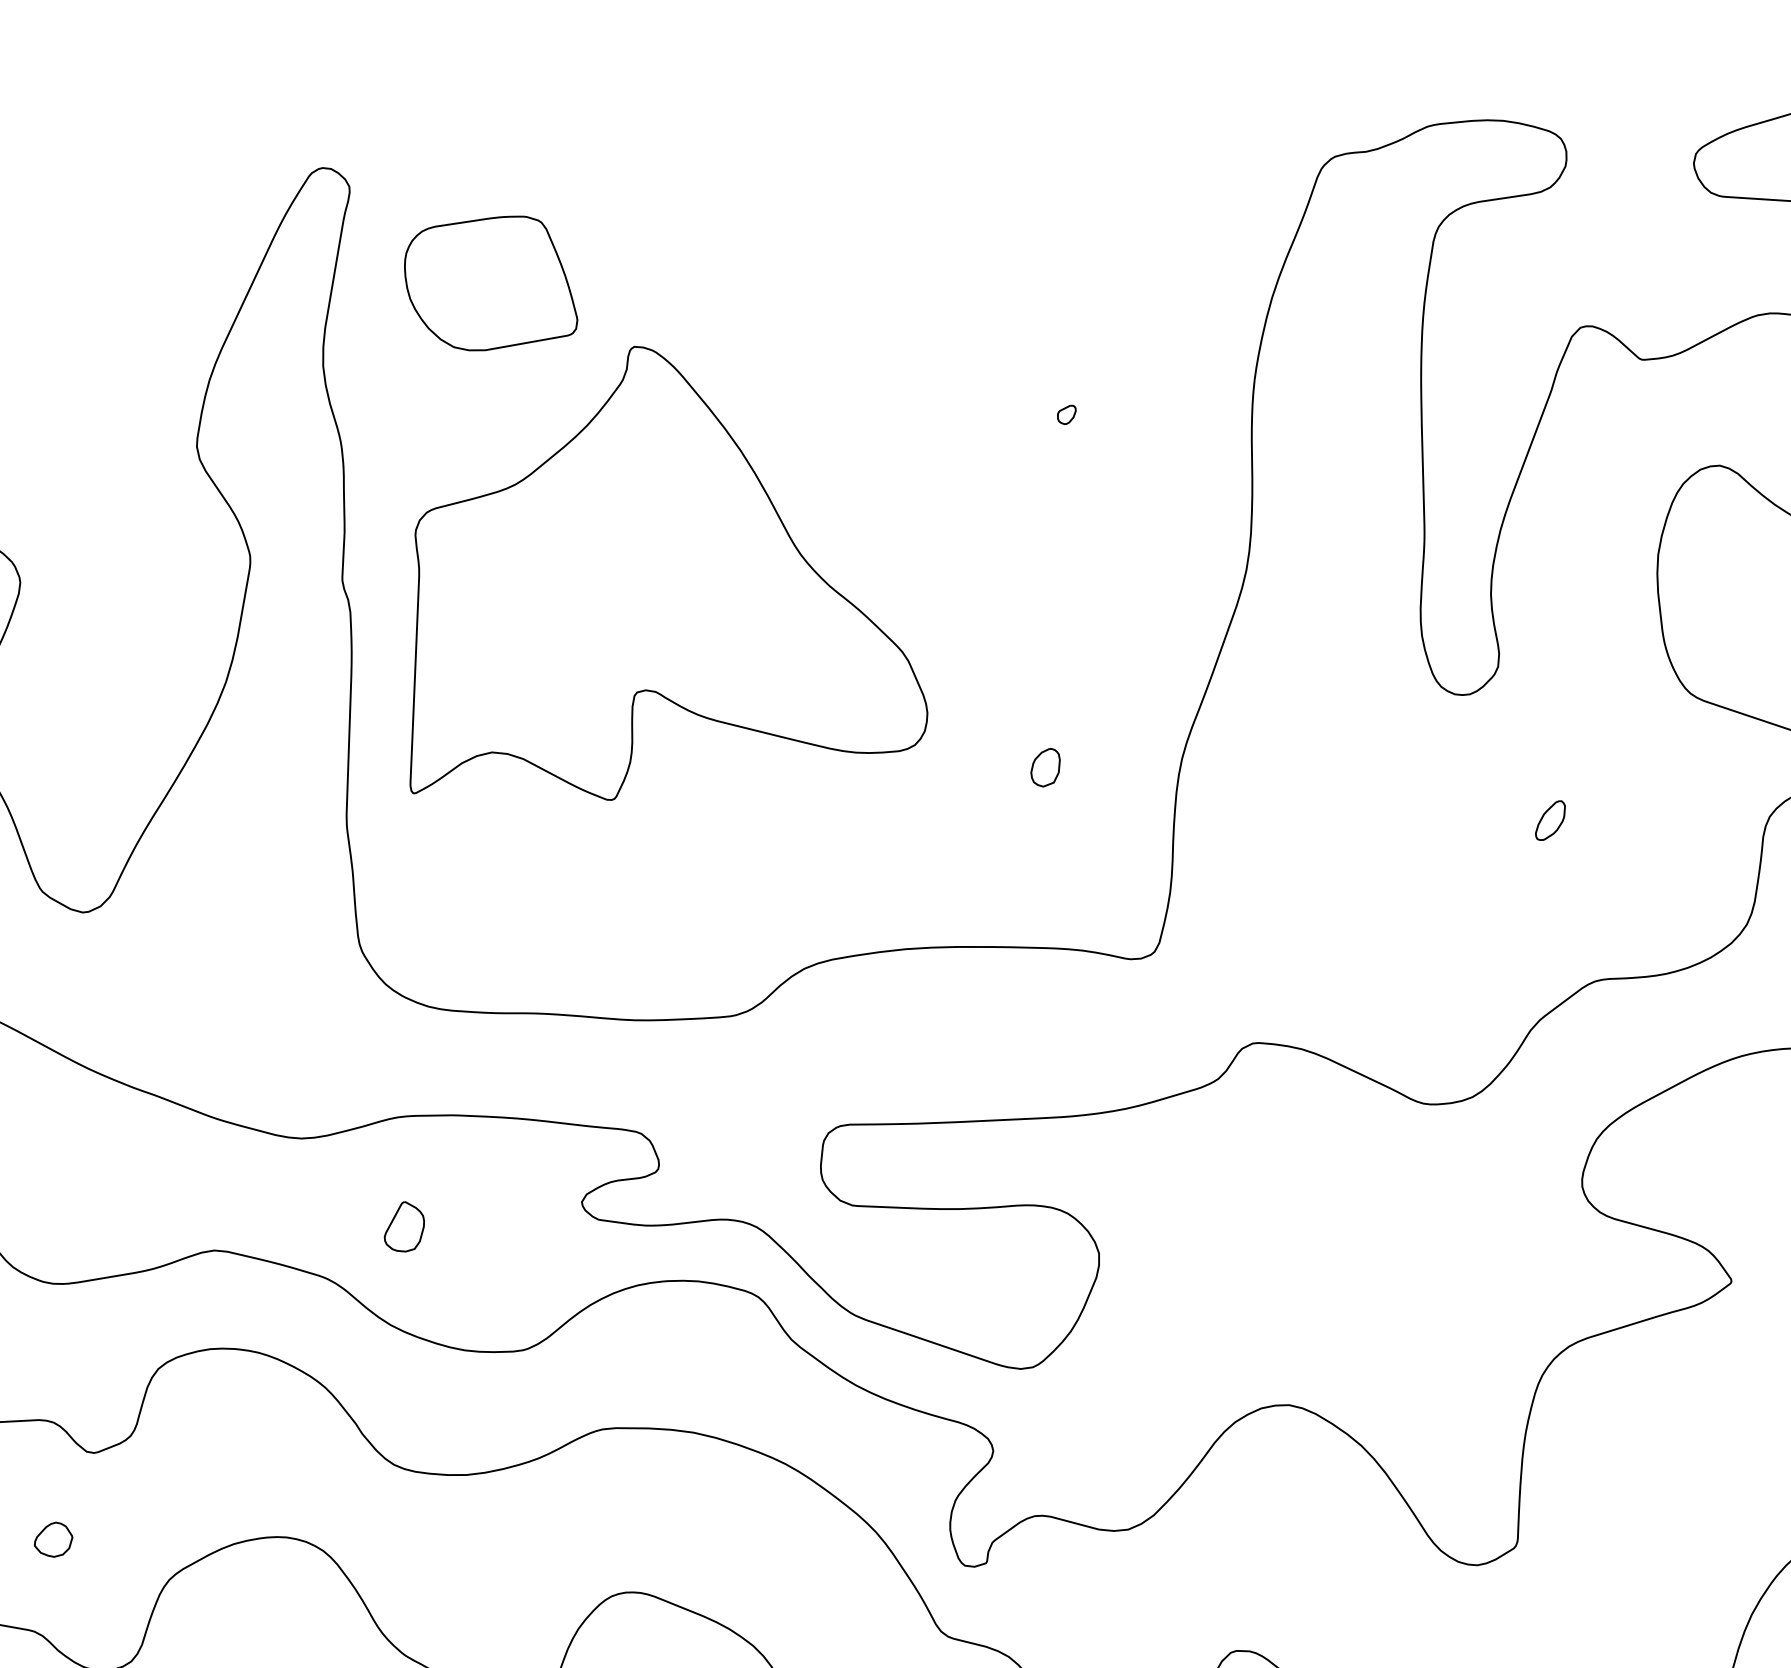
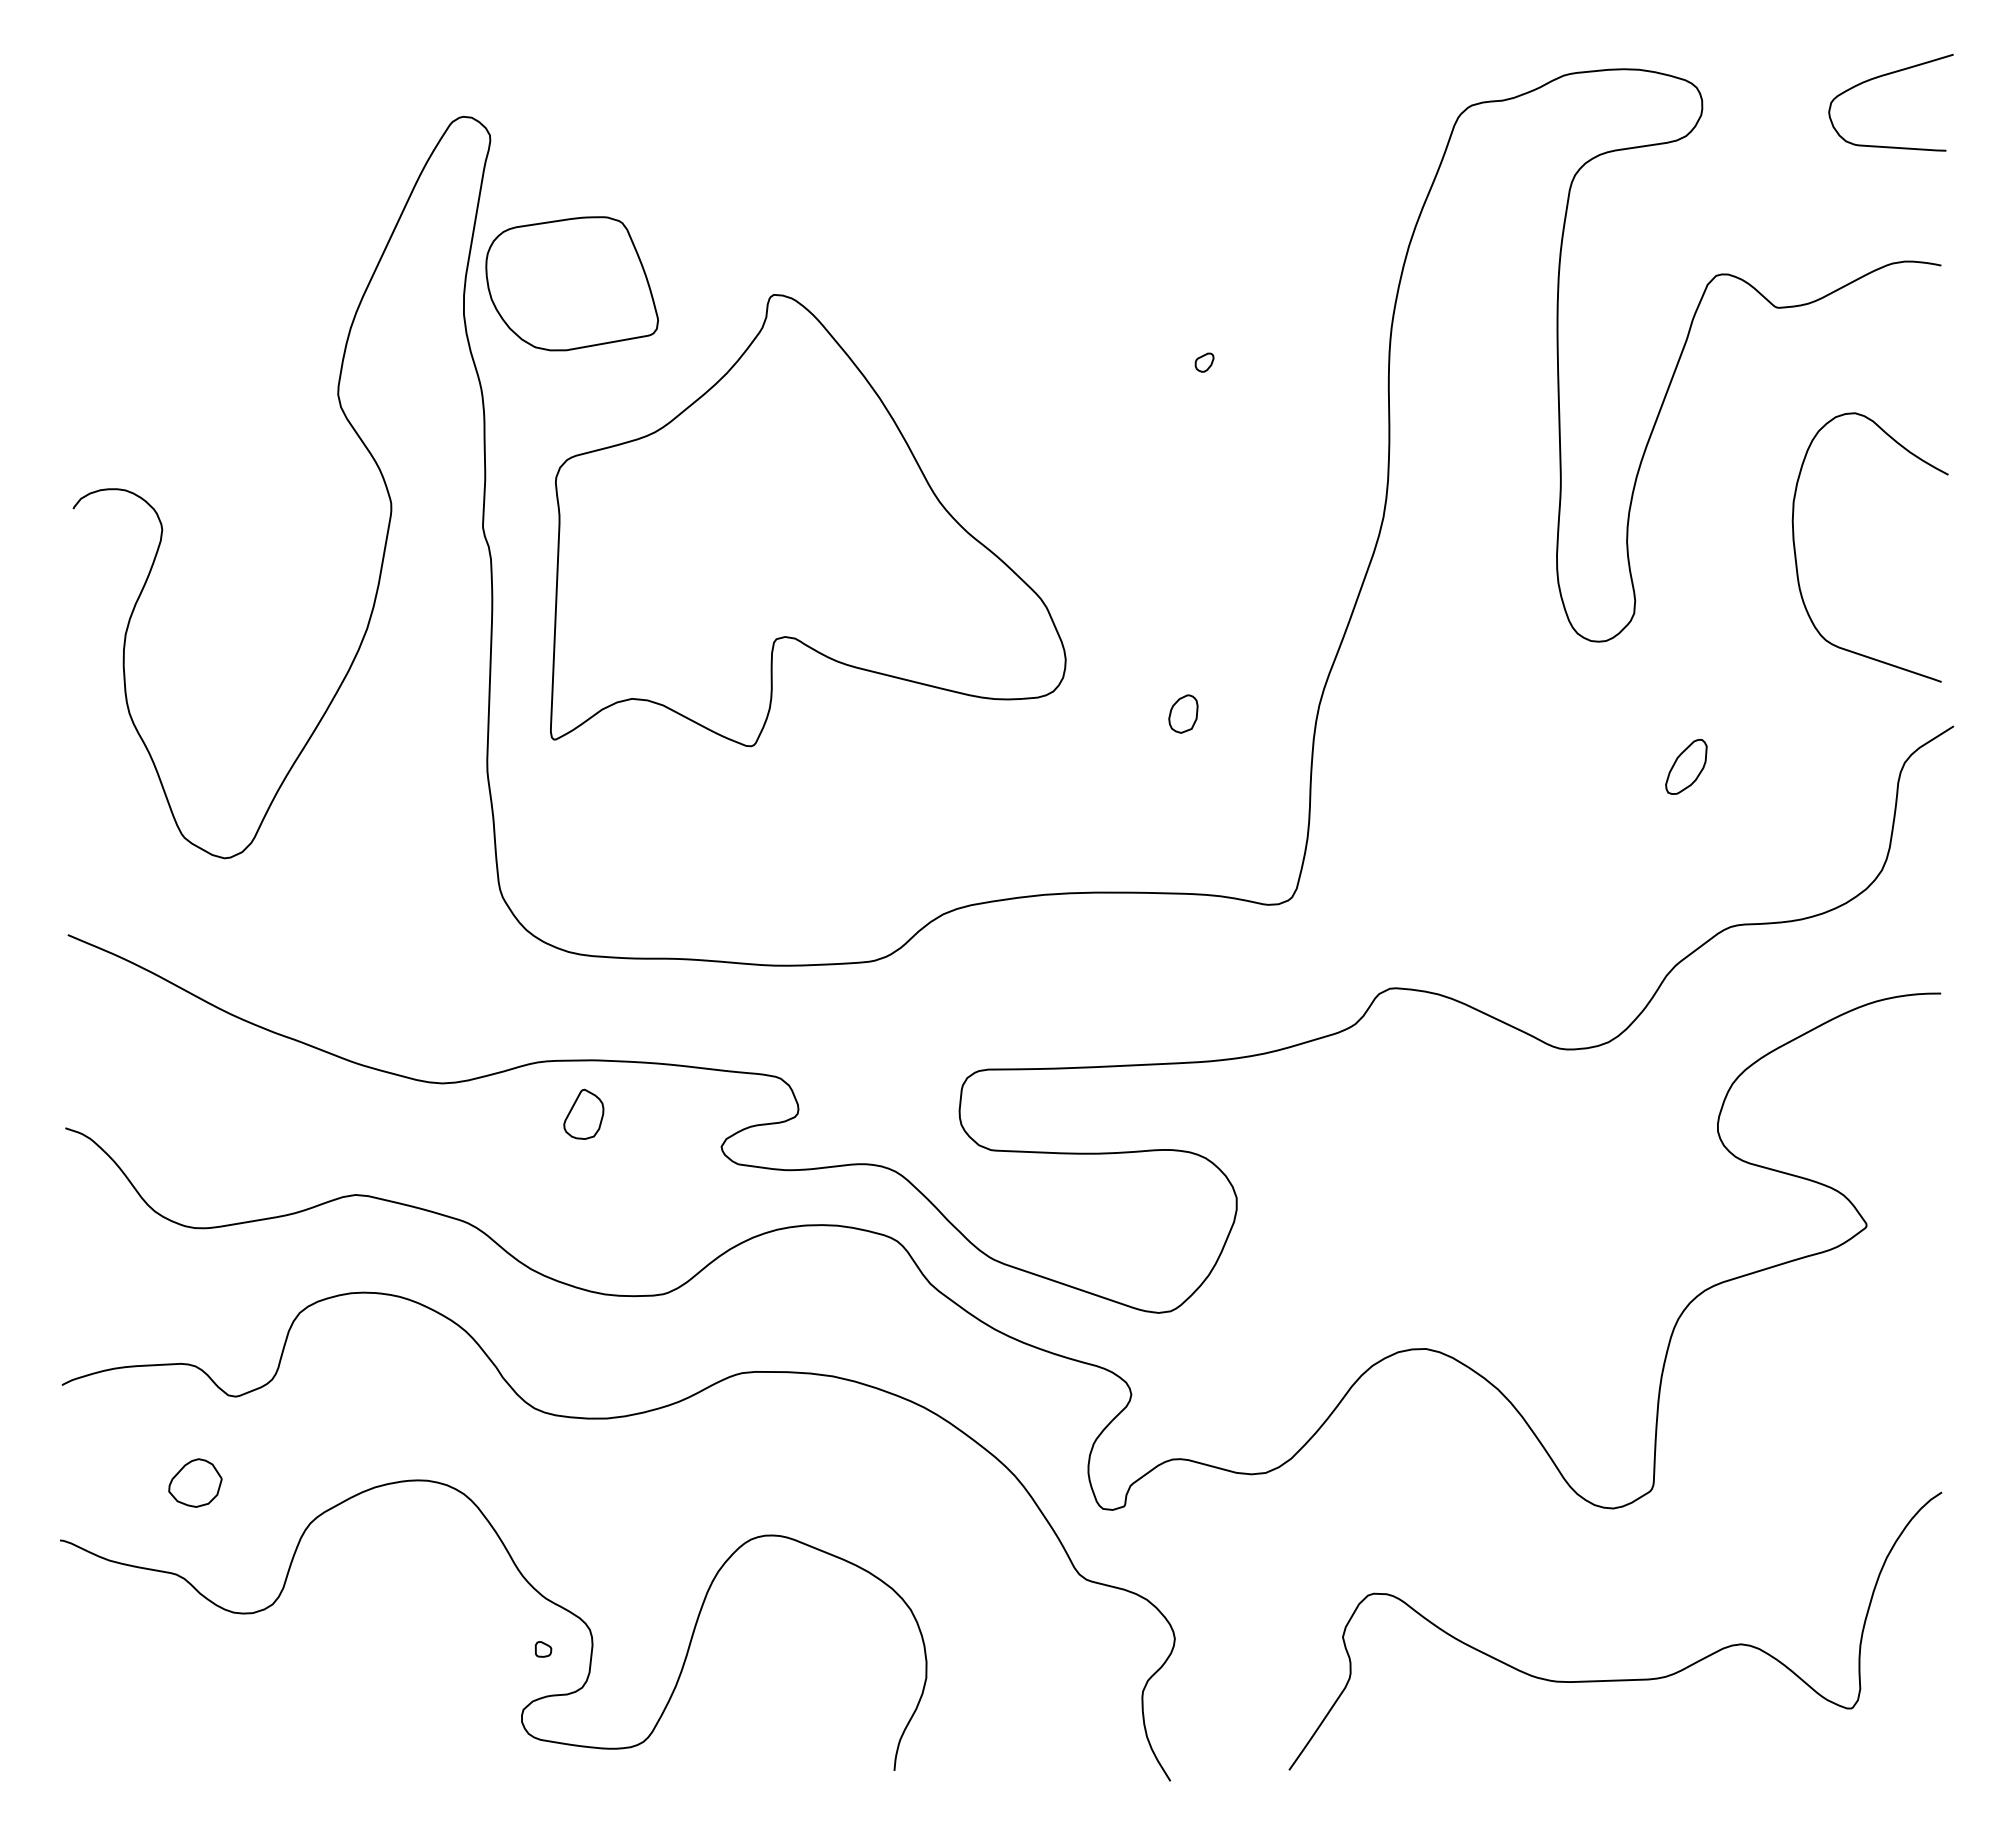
part: (490, 283) -> (571, 283), moved
part: (1549, 820) -> (1685, 766), size x1.4
part: (404, 1225) -> (583, 1113), moved
part: (53, 1539) -> (195, 1482), size x1.4

